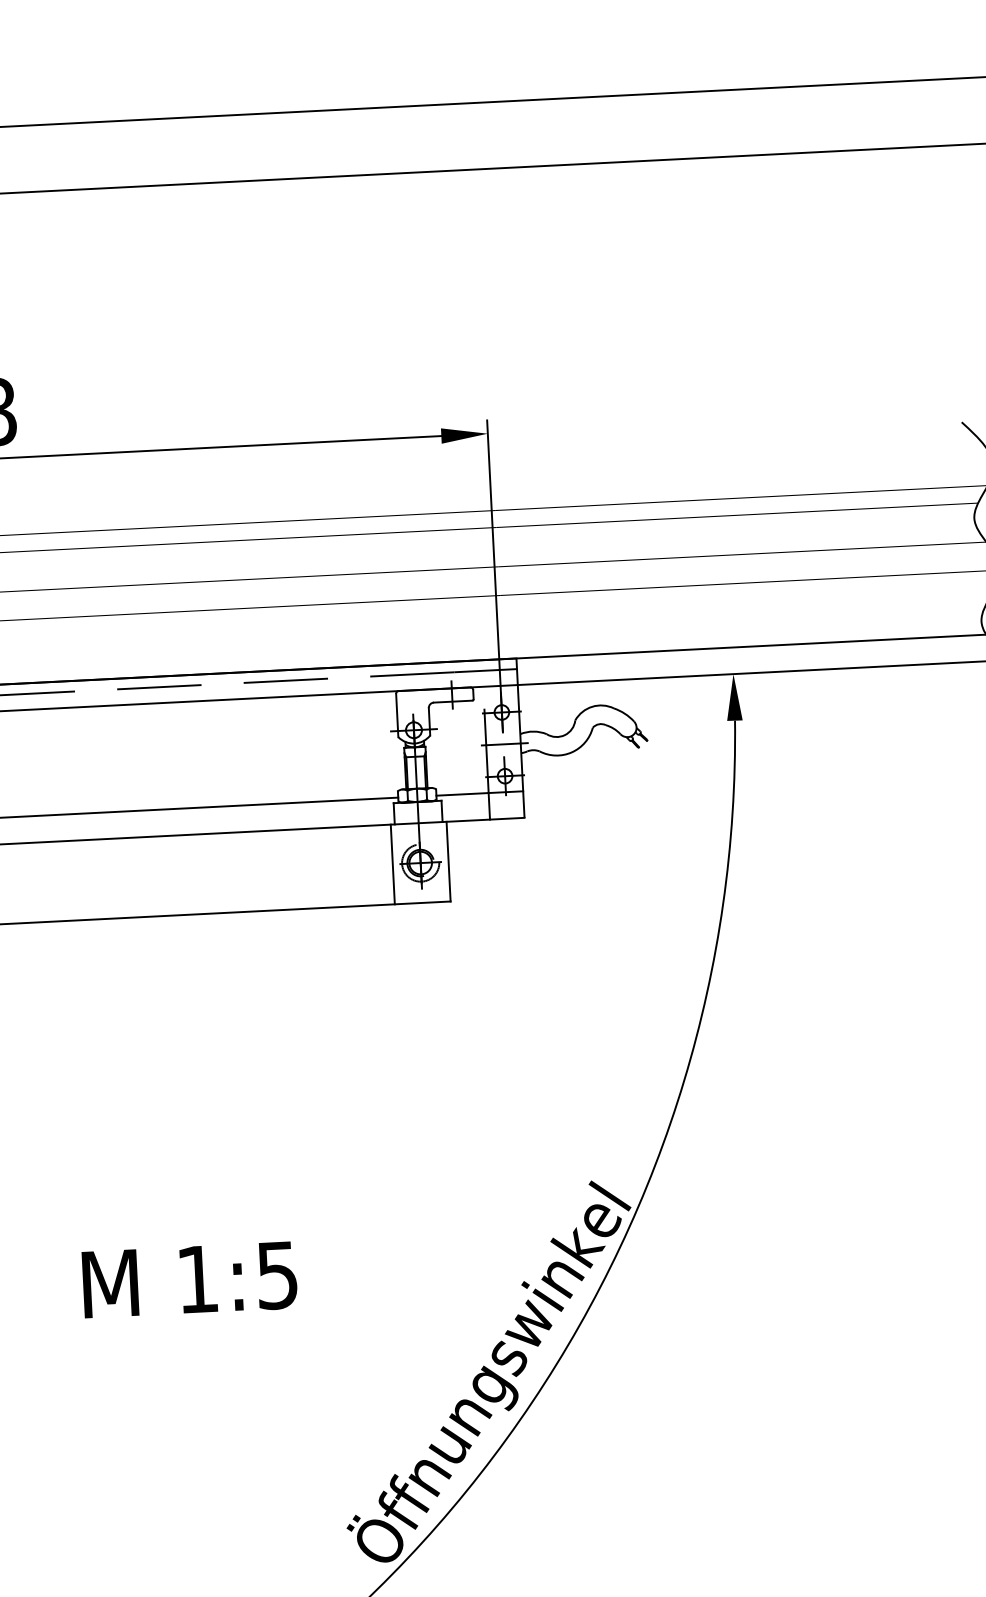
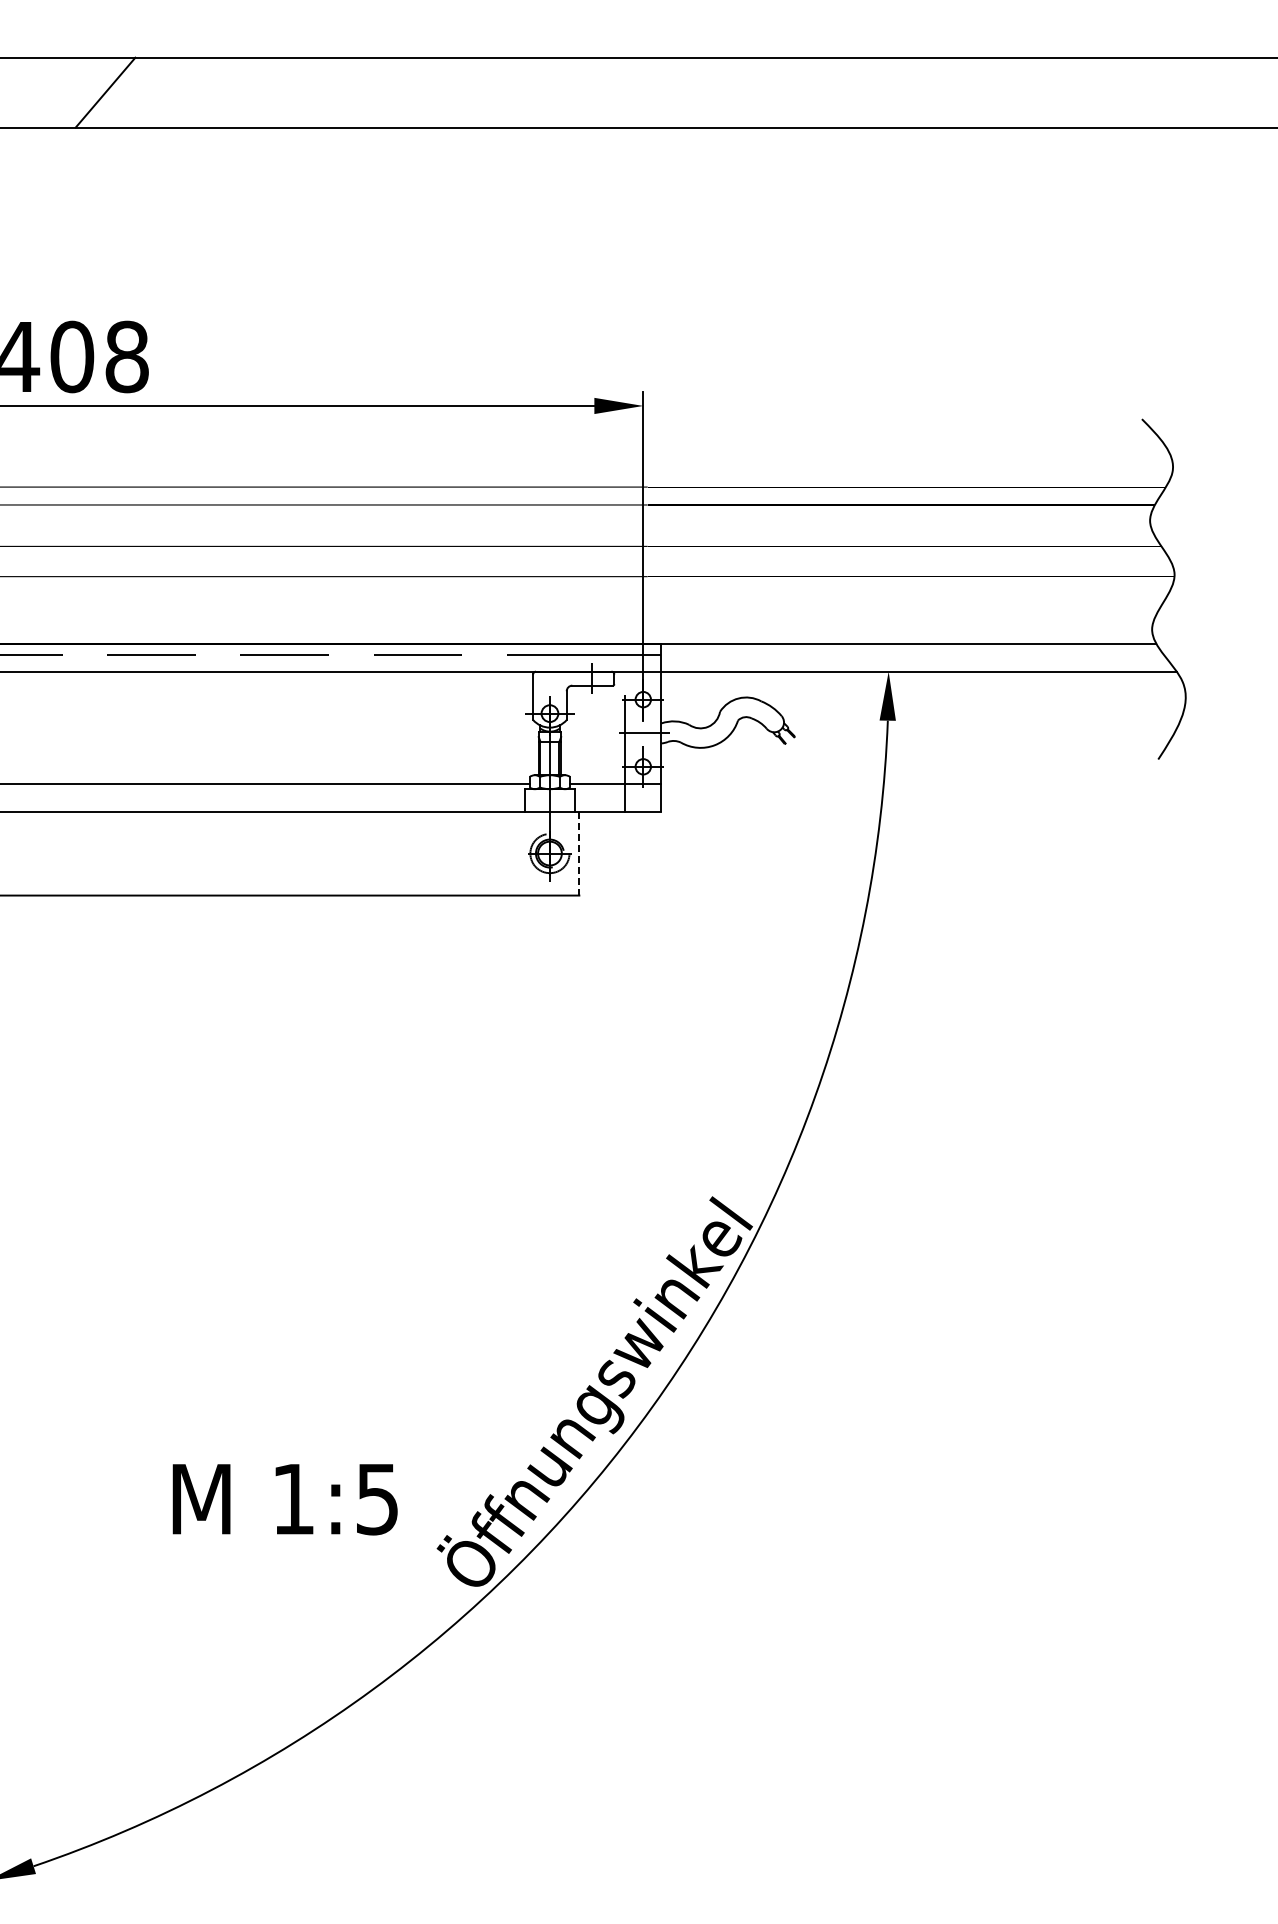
line: (448, 861) -> (579, 853), solid -> dashed
line: (392, 864) -> (520, 853), removed
text: (189, 1280) -> (284, 1499), moved

